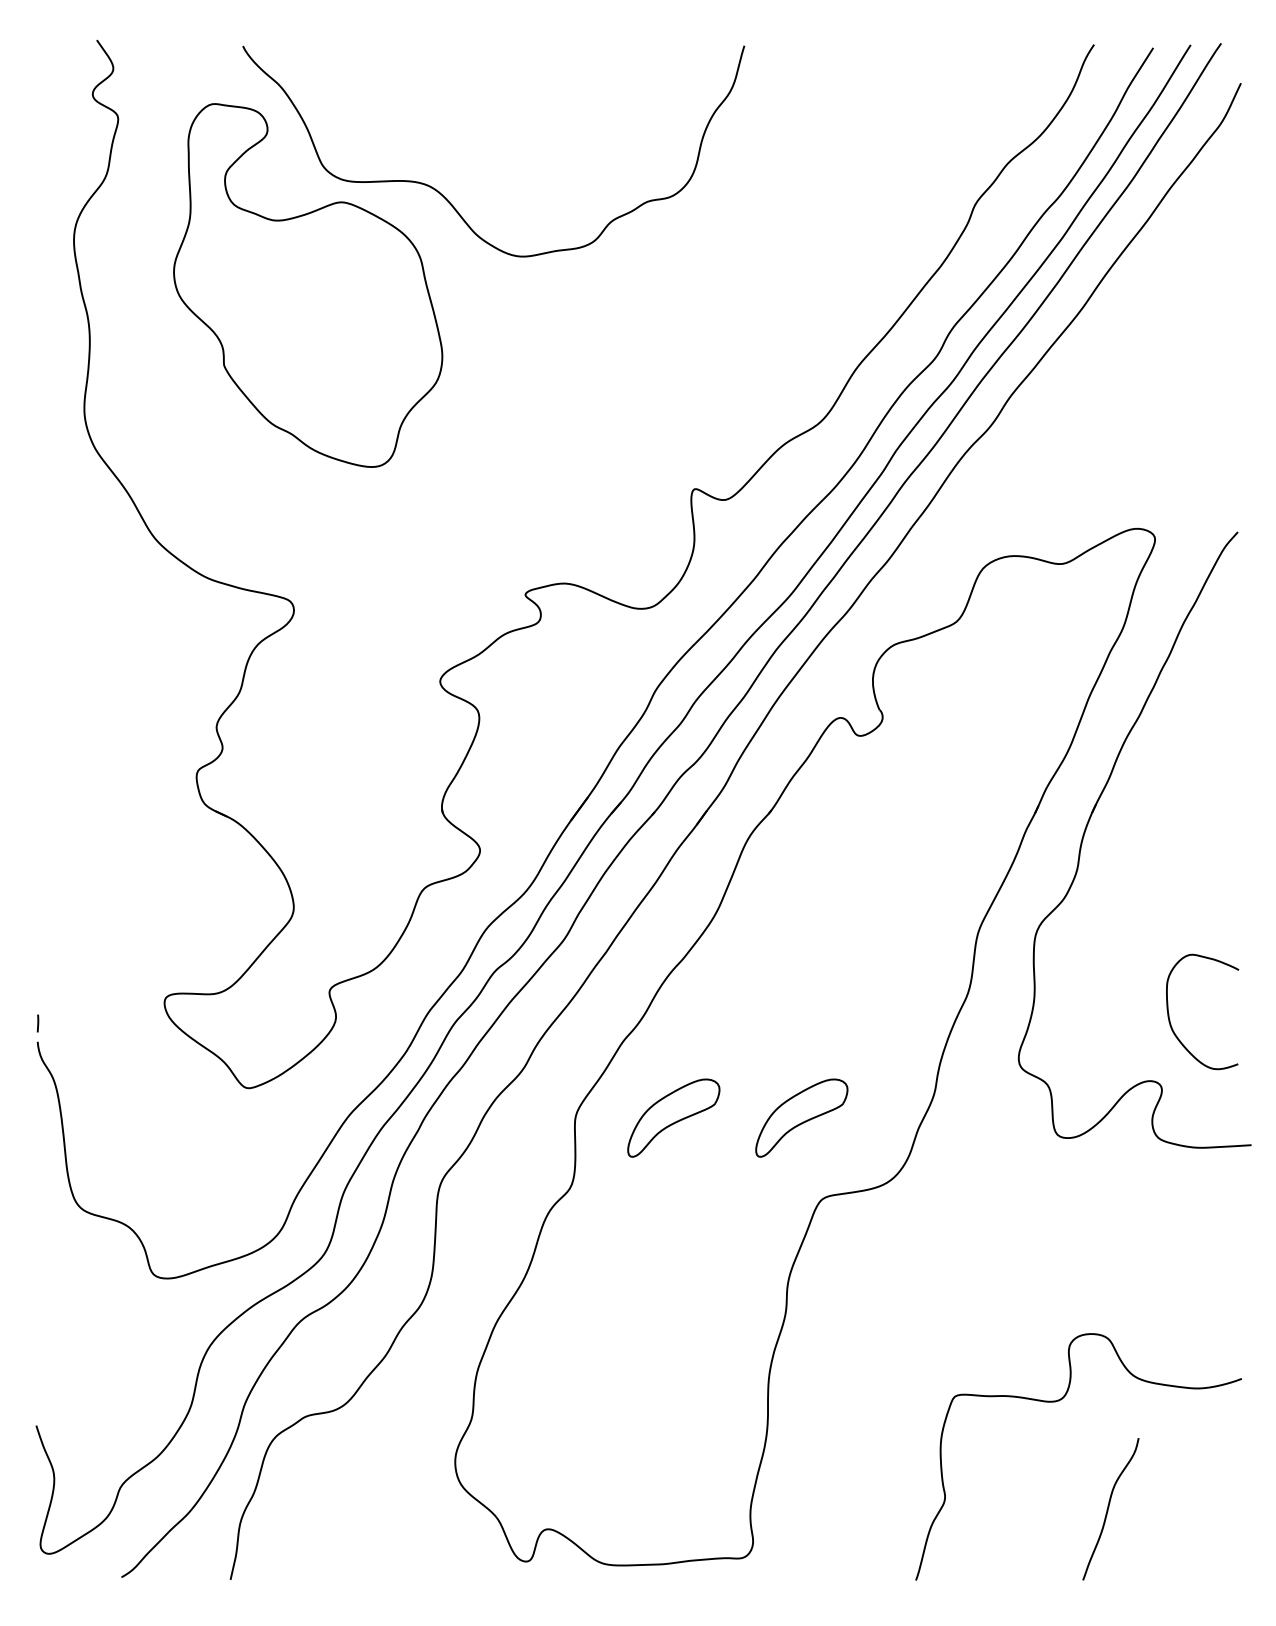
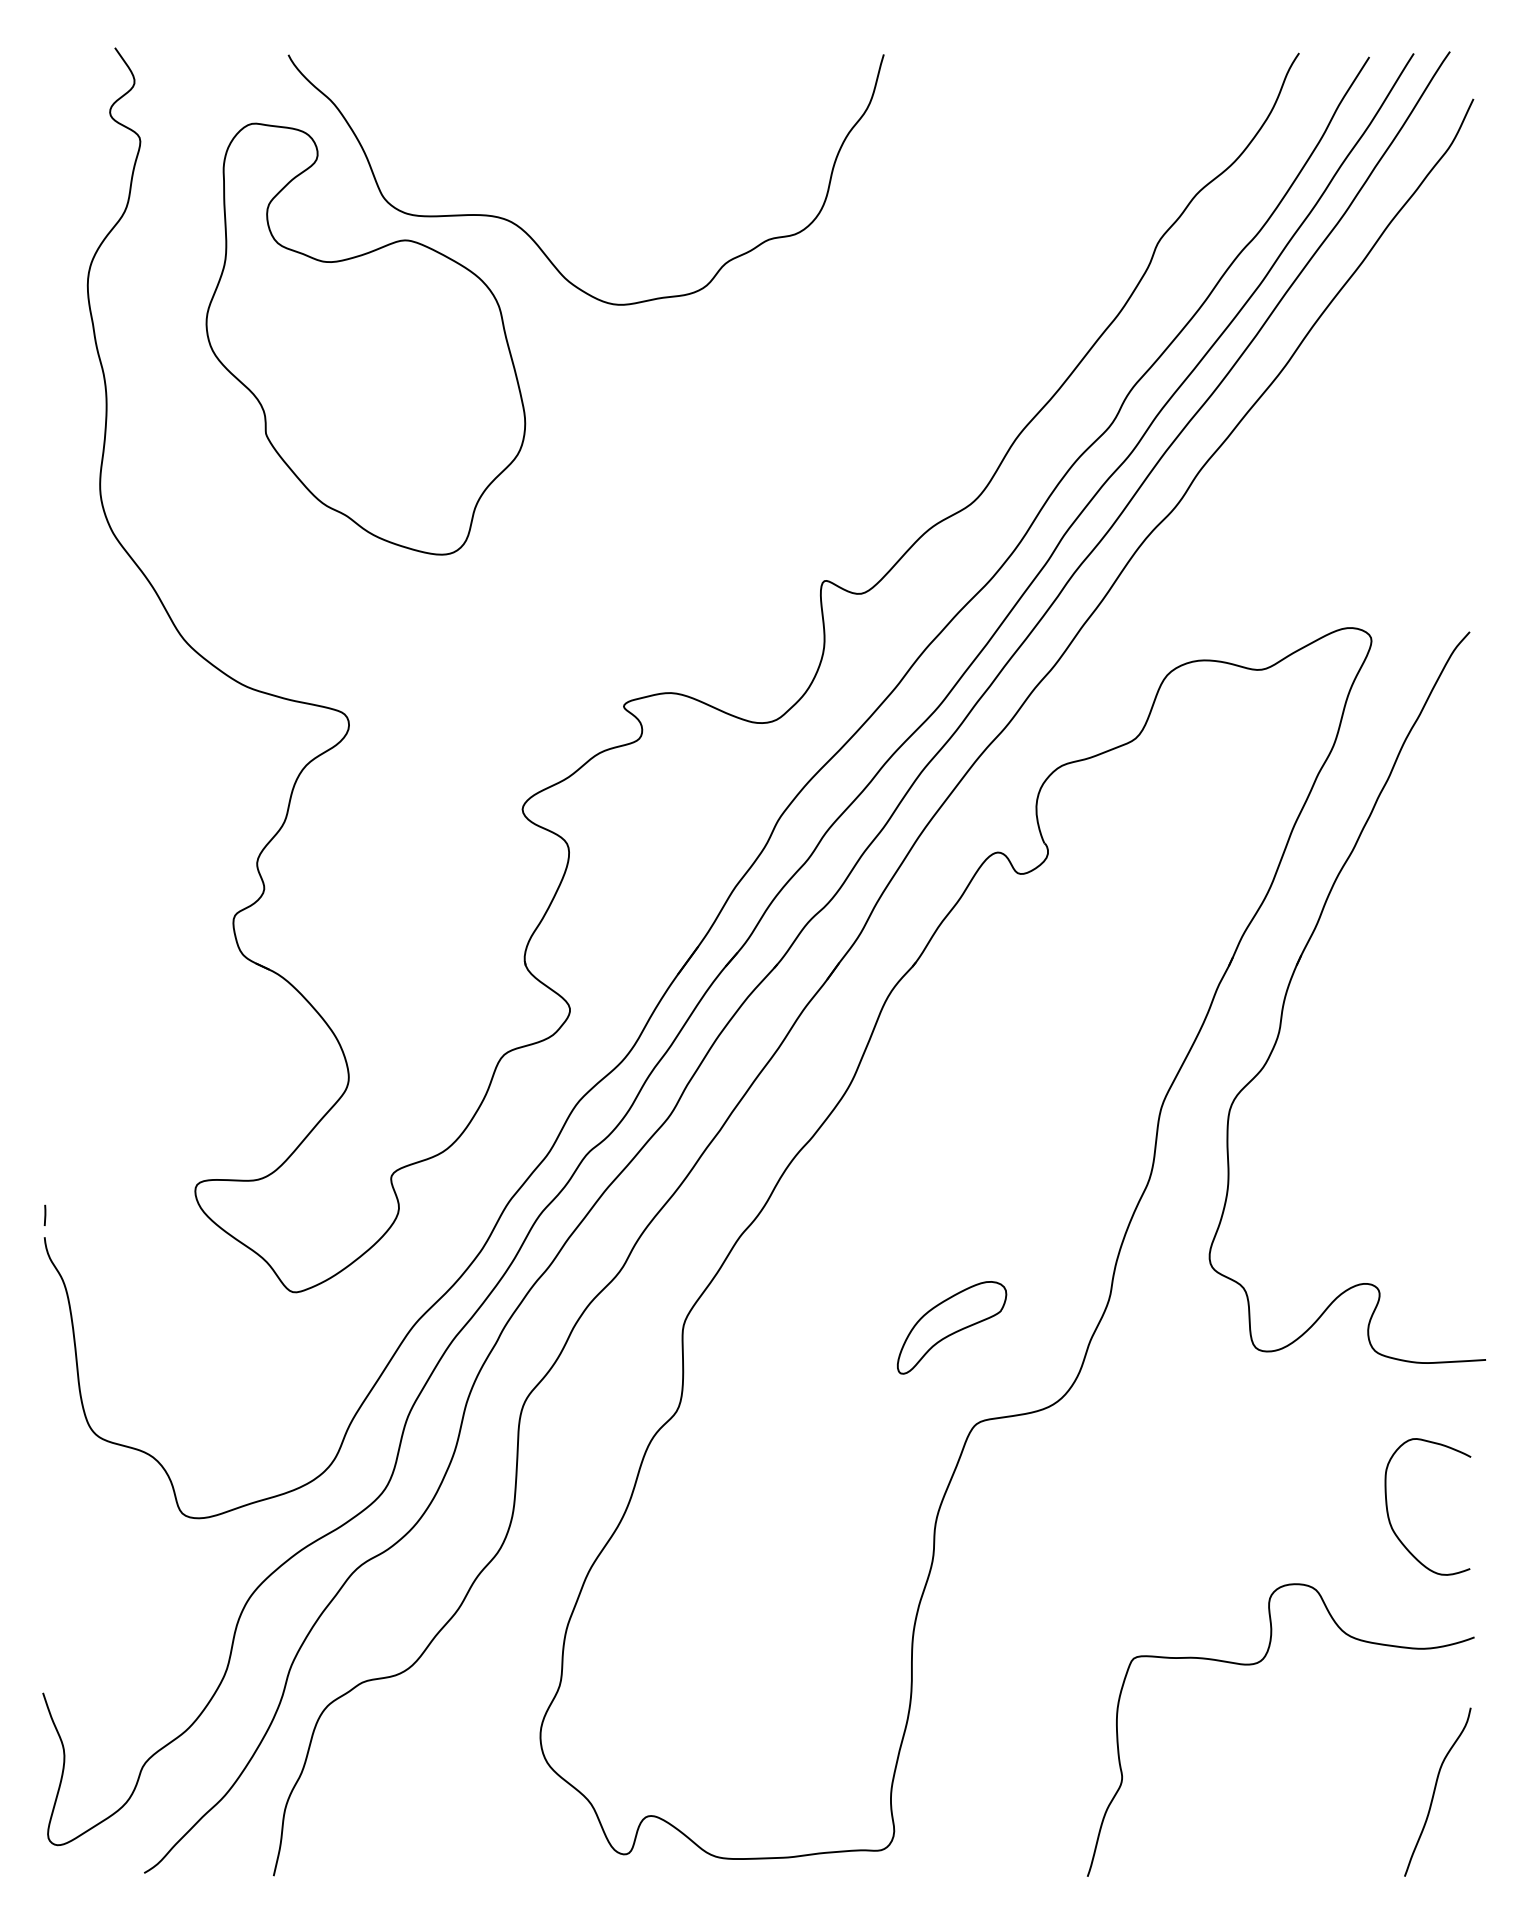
curve: (1169, 1013) -> (1388, 1508), moved
part: (673, 1117) -> (799, 1327), removed
curve: (1108, 1509) -> (1434, 1792), moved

